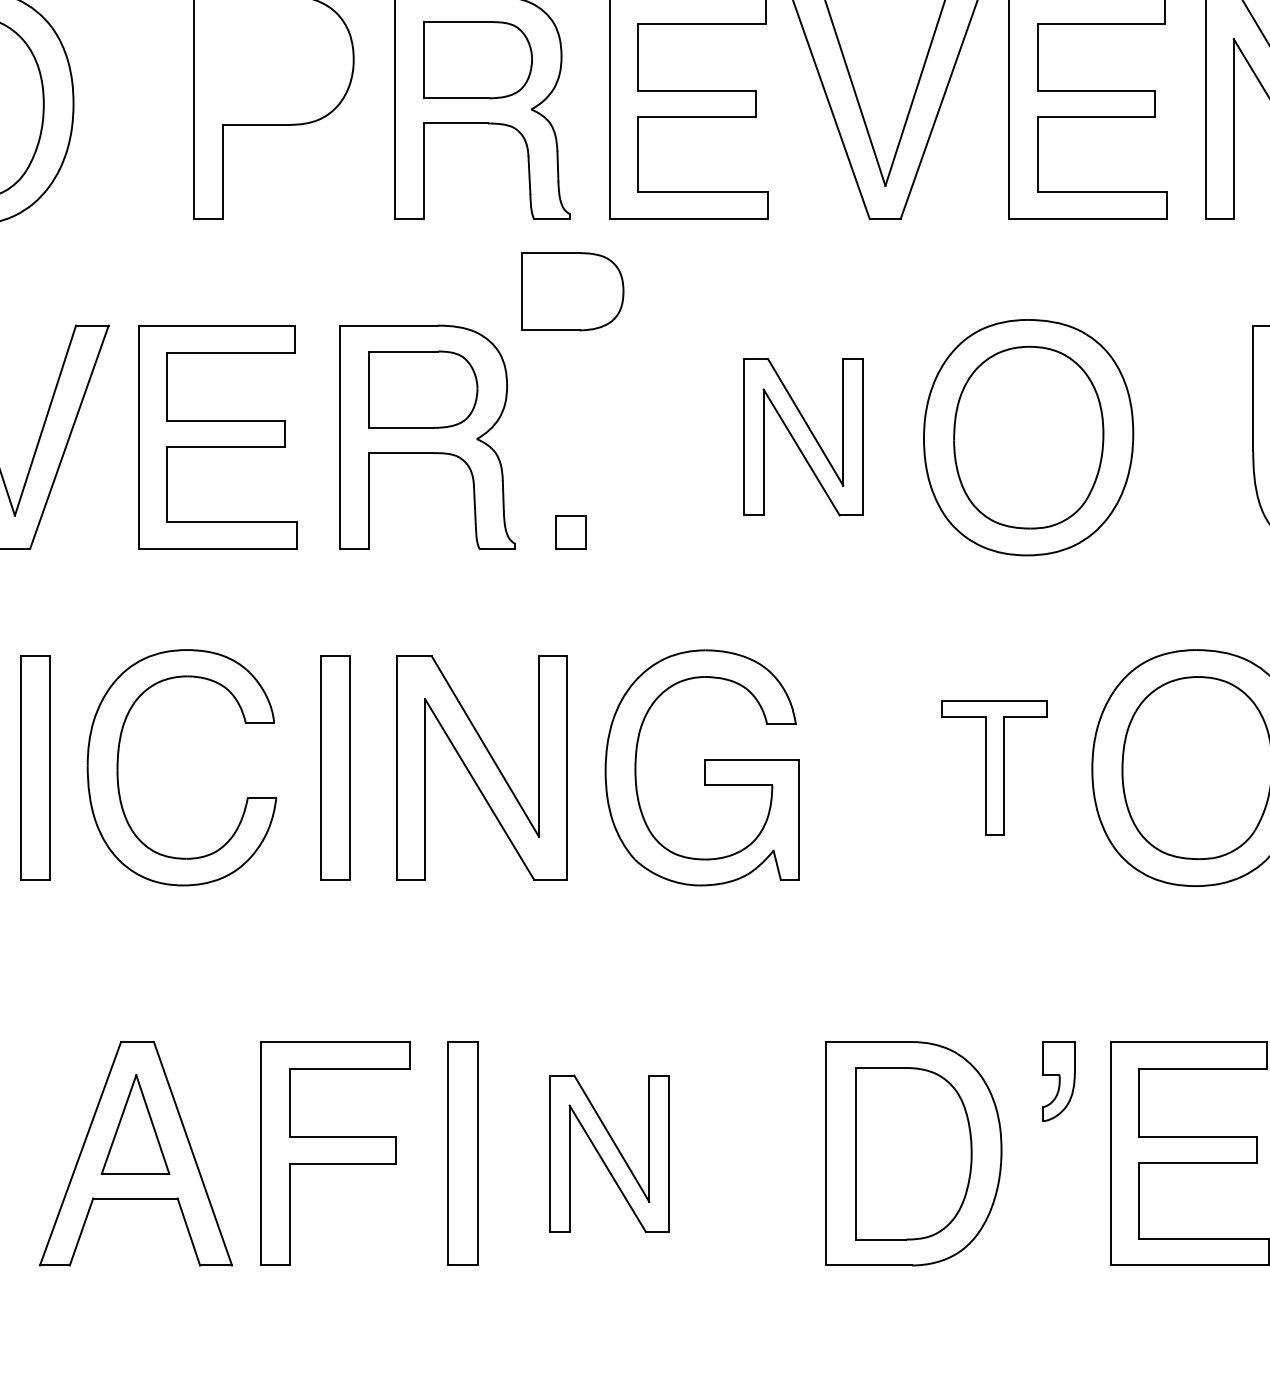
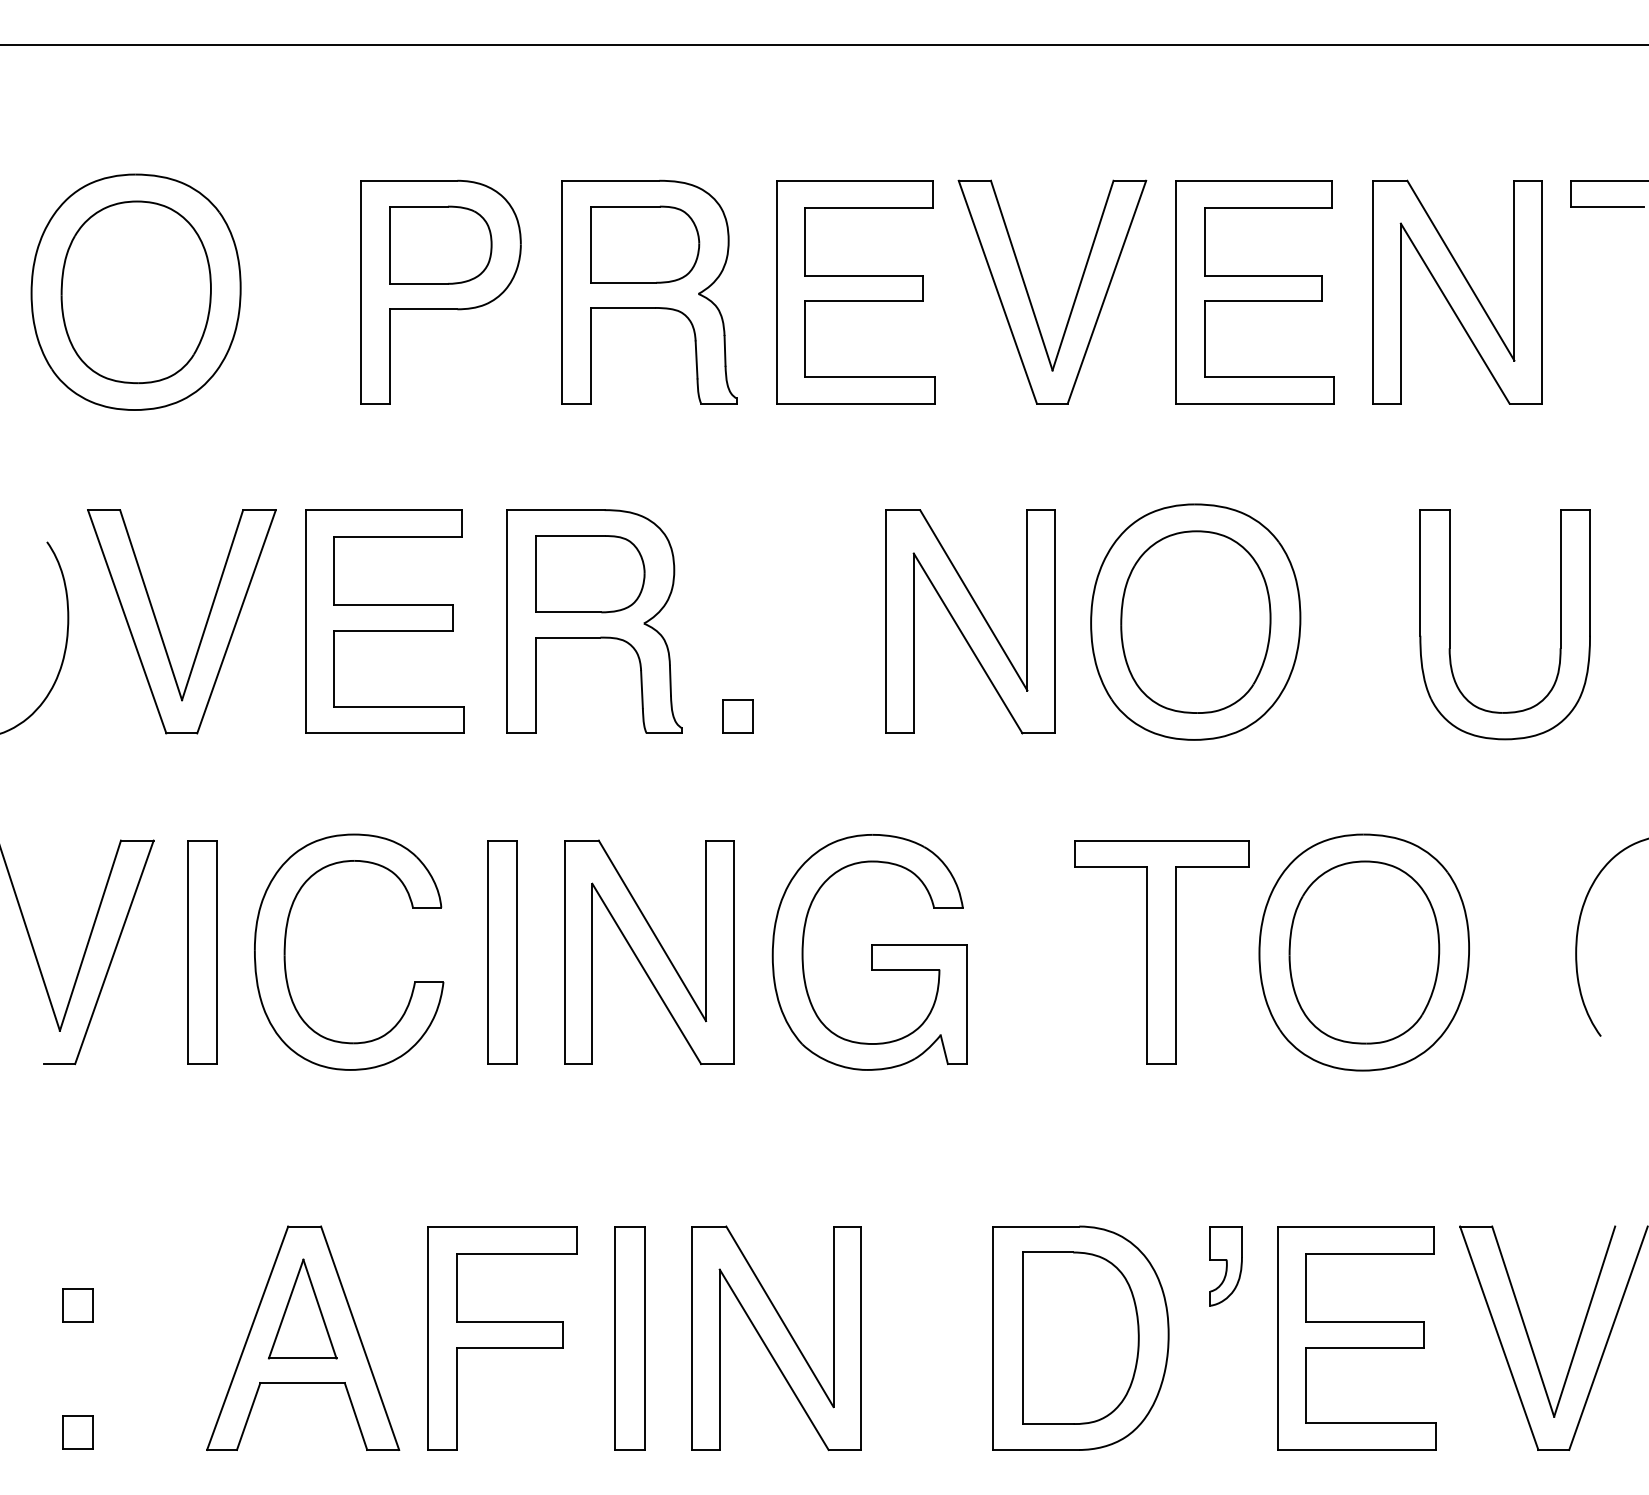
part: (572, 291) -> (440, 244), moved
part: (803, 437) -> (970, 621), size x1.43
part: (994, 768) -> (1161, 952), size x1.67
part: (609, 1153) -> (776, 1337), size x1.43

